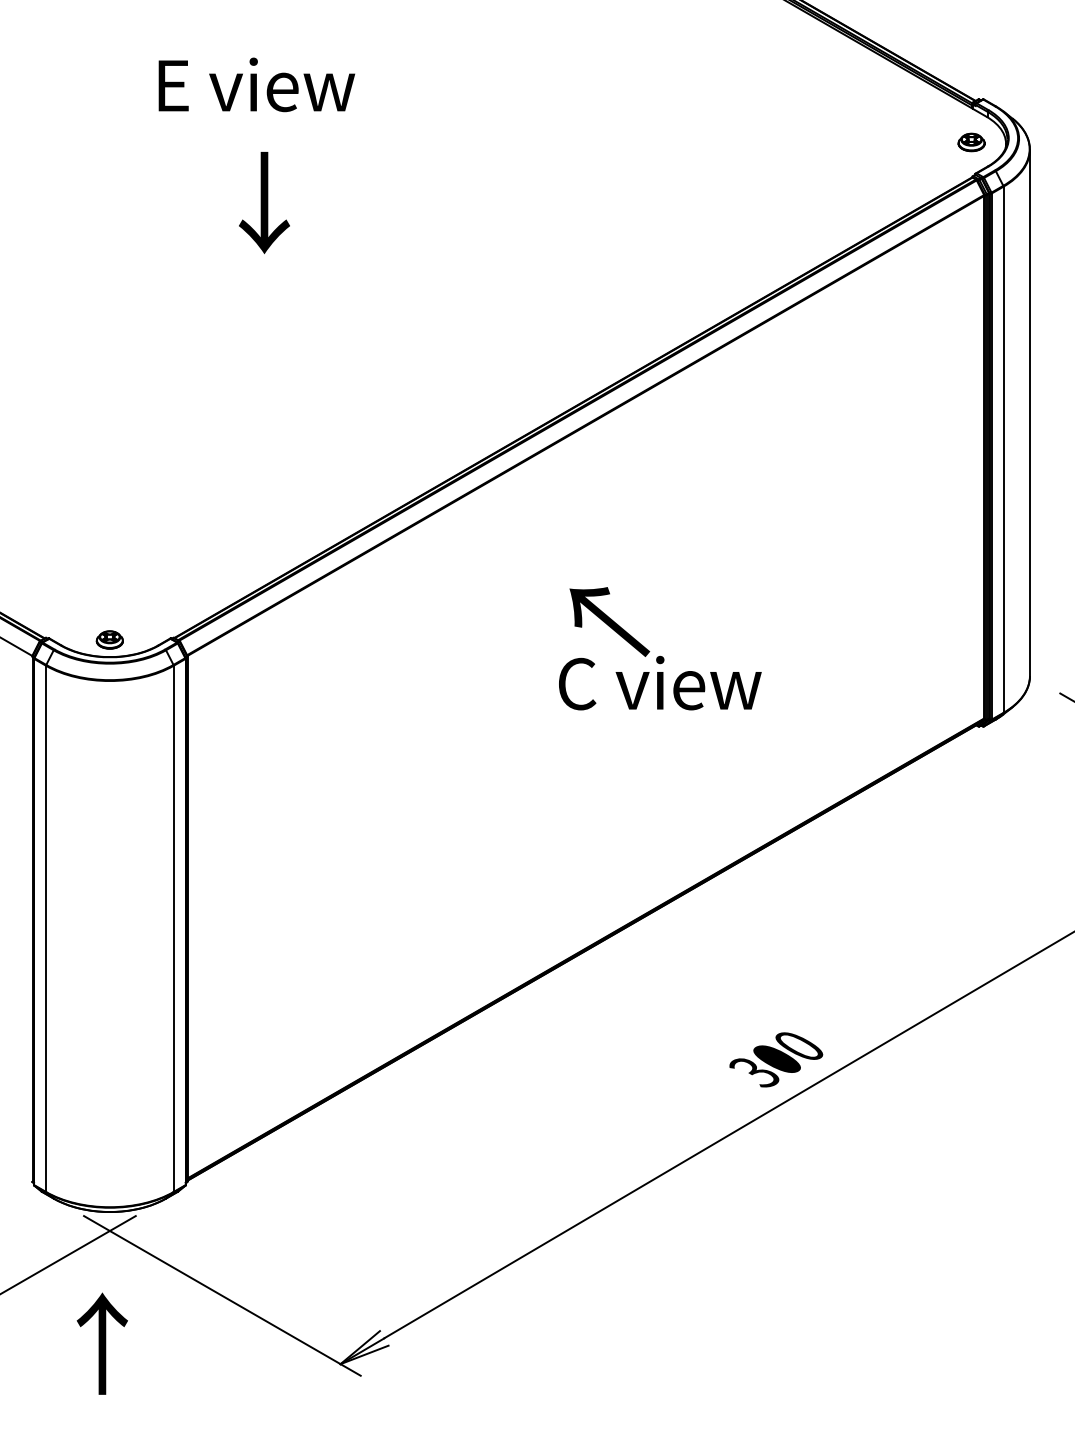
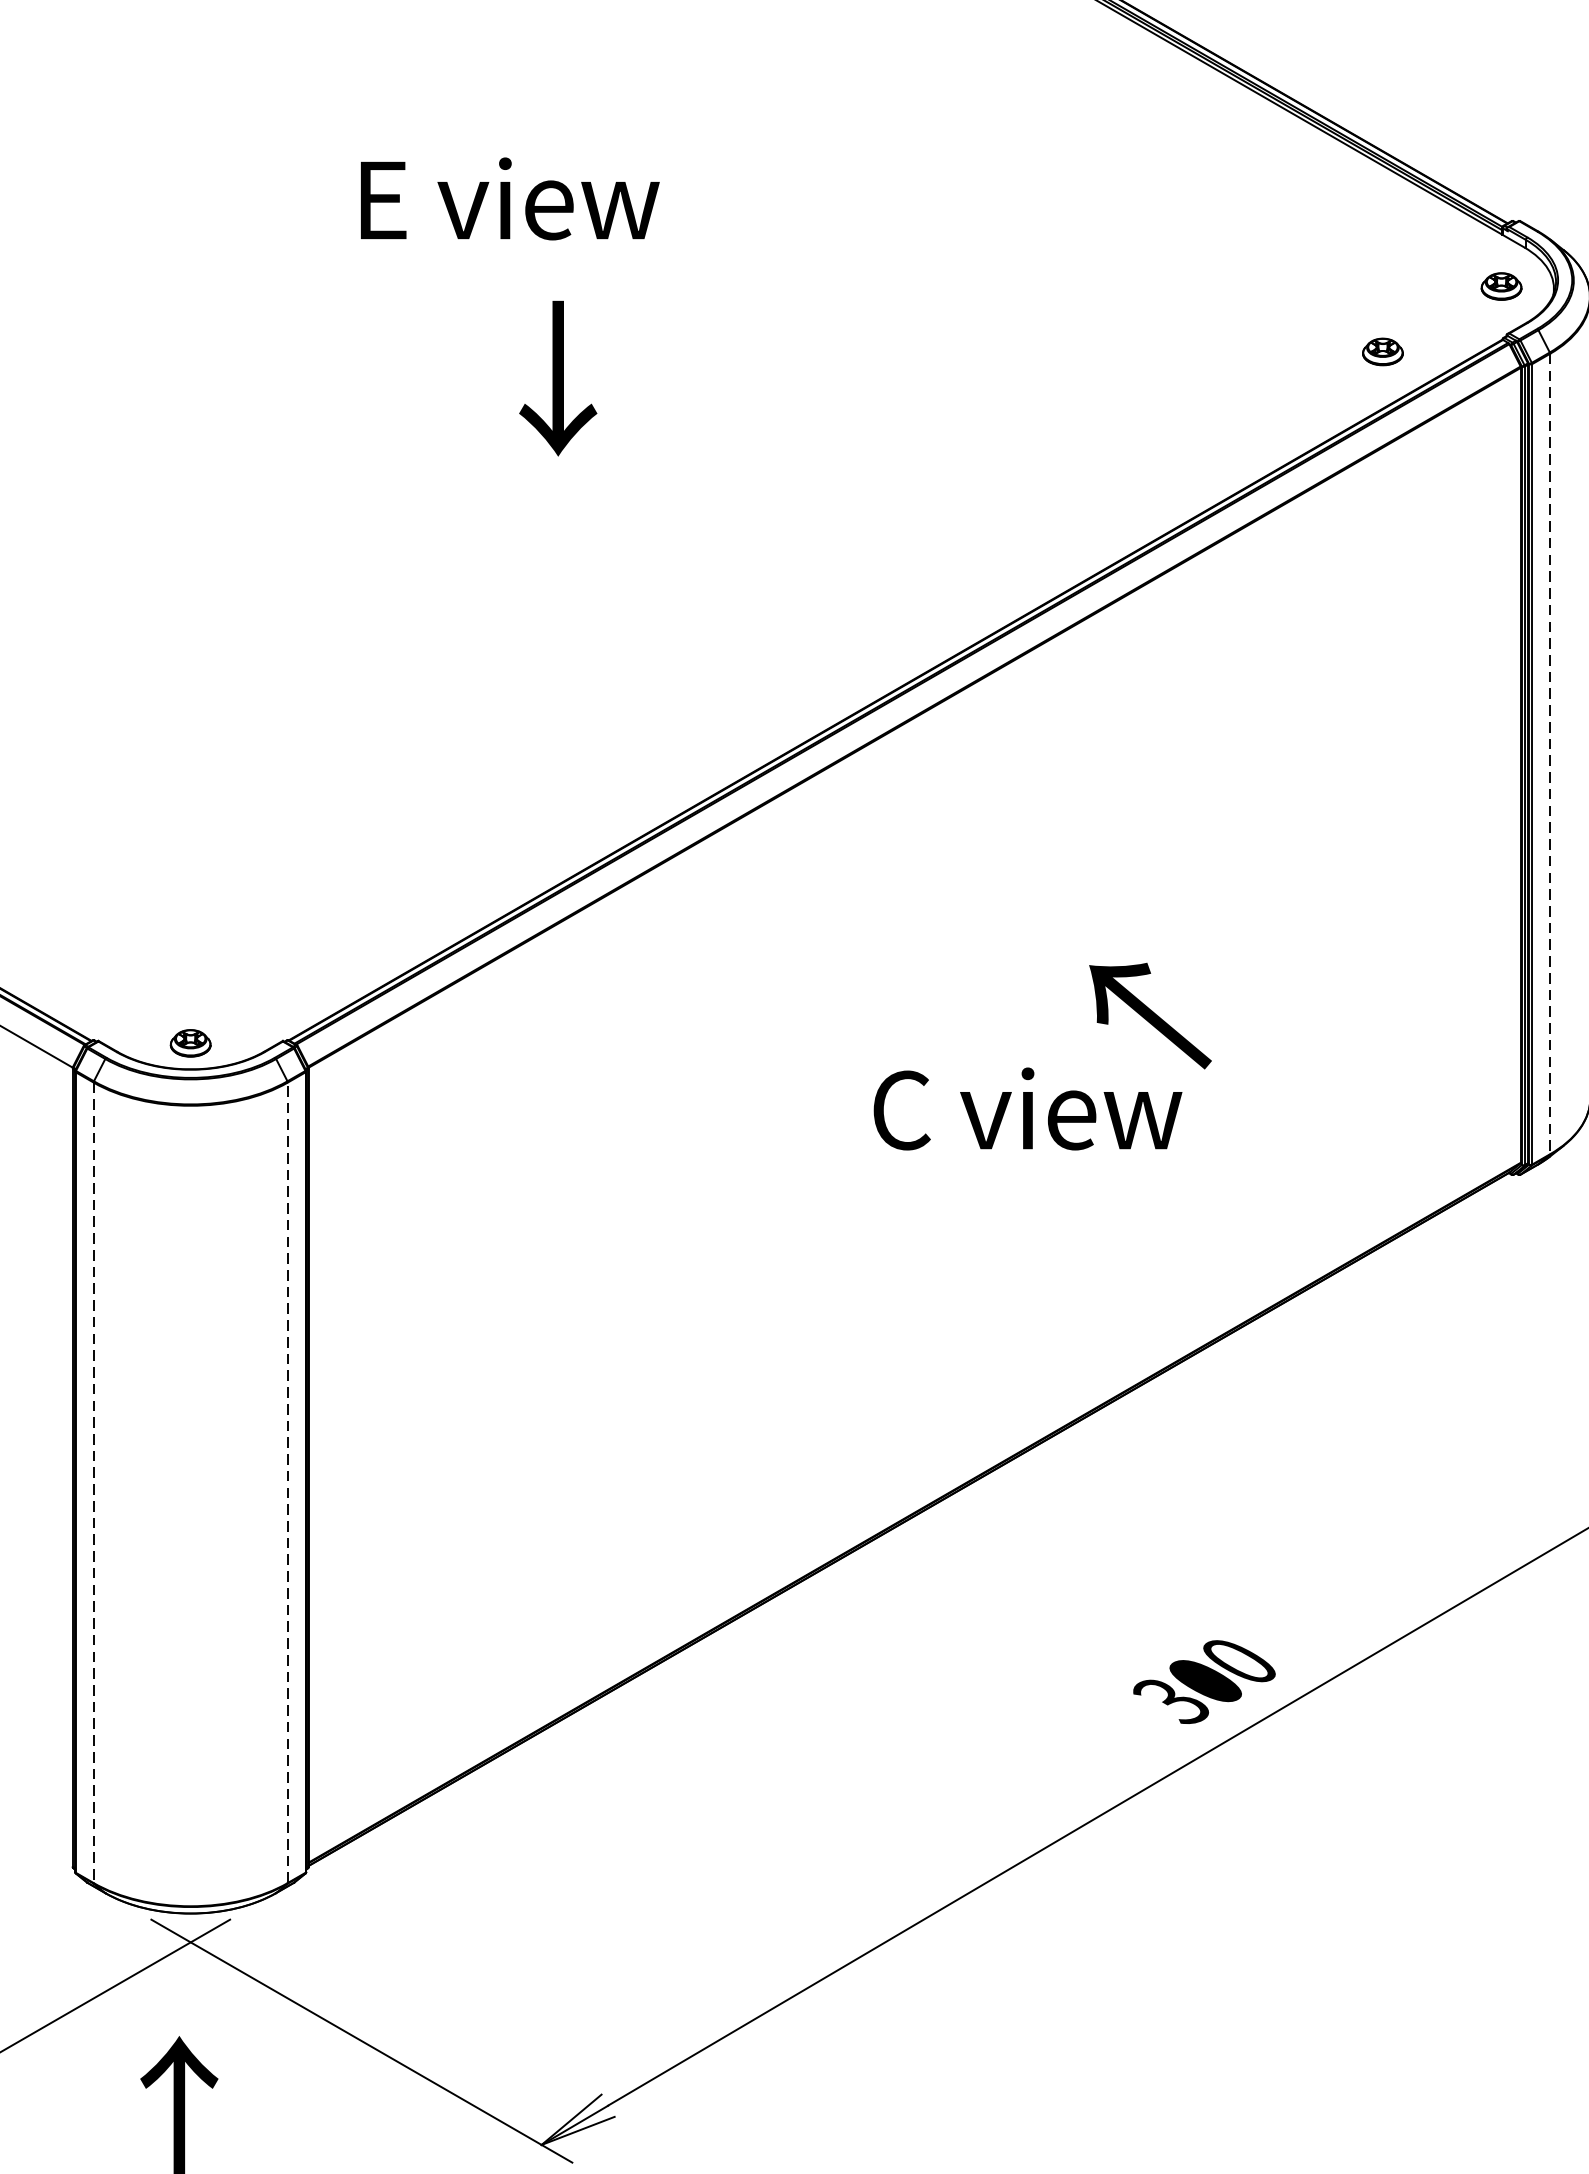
text: (256, 84) -> (509, 198), moved
part: (893, 185) -> (1382, 351), added
text: (264, 202) -> (558, 377), moved
line: (1003, 450) -> (1550, 755), solid -> dashed
text: (609, 621) -> (1150, 1015), moved
line: (173, 928) -> (287, 1482), solid -> dashed
line: (46, 929) -> (94, 1483), solid -> dashed

